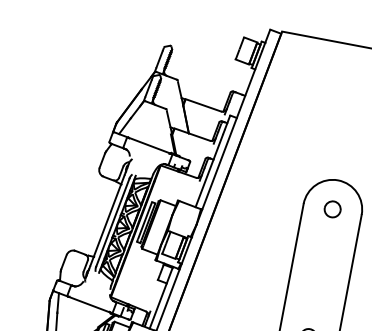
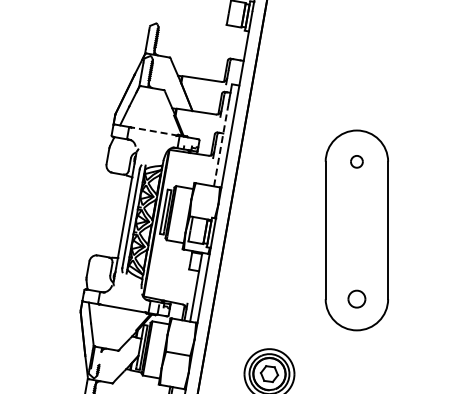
line: (149, 145) -> (153, 131), solid -> dashed
line: (209, 171) -> (221, 146), solid -> dashed
part: (332, 209) -> (356, 161), size x0.7

